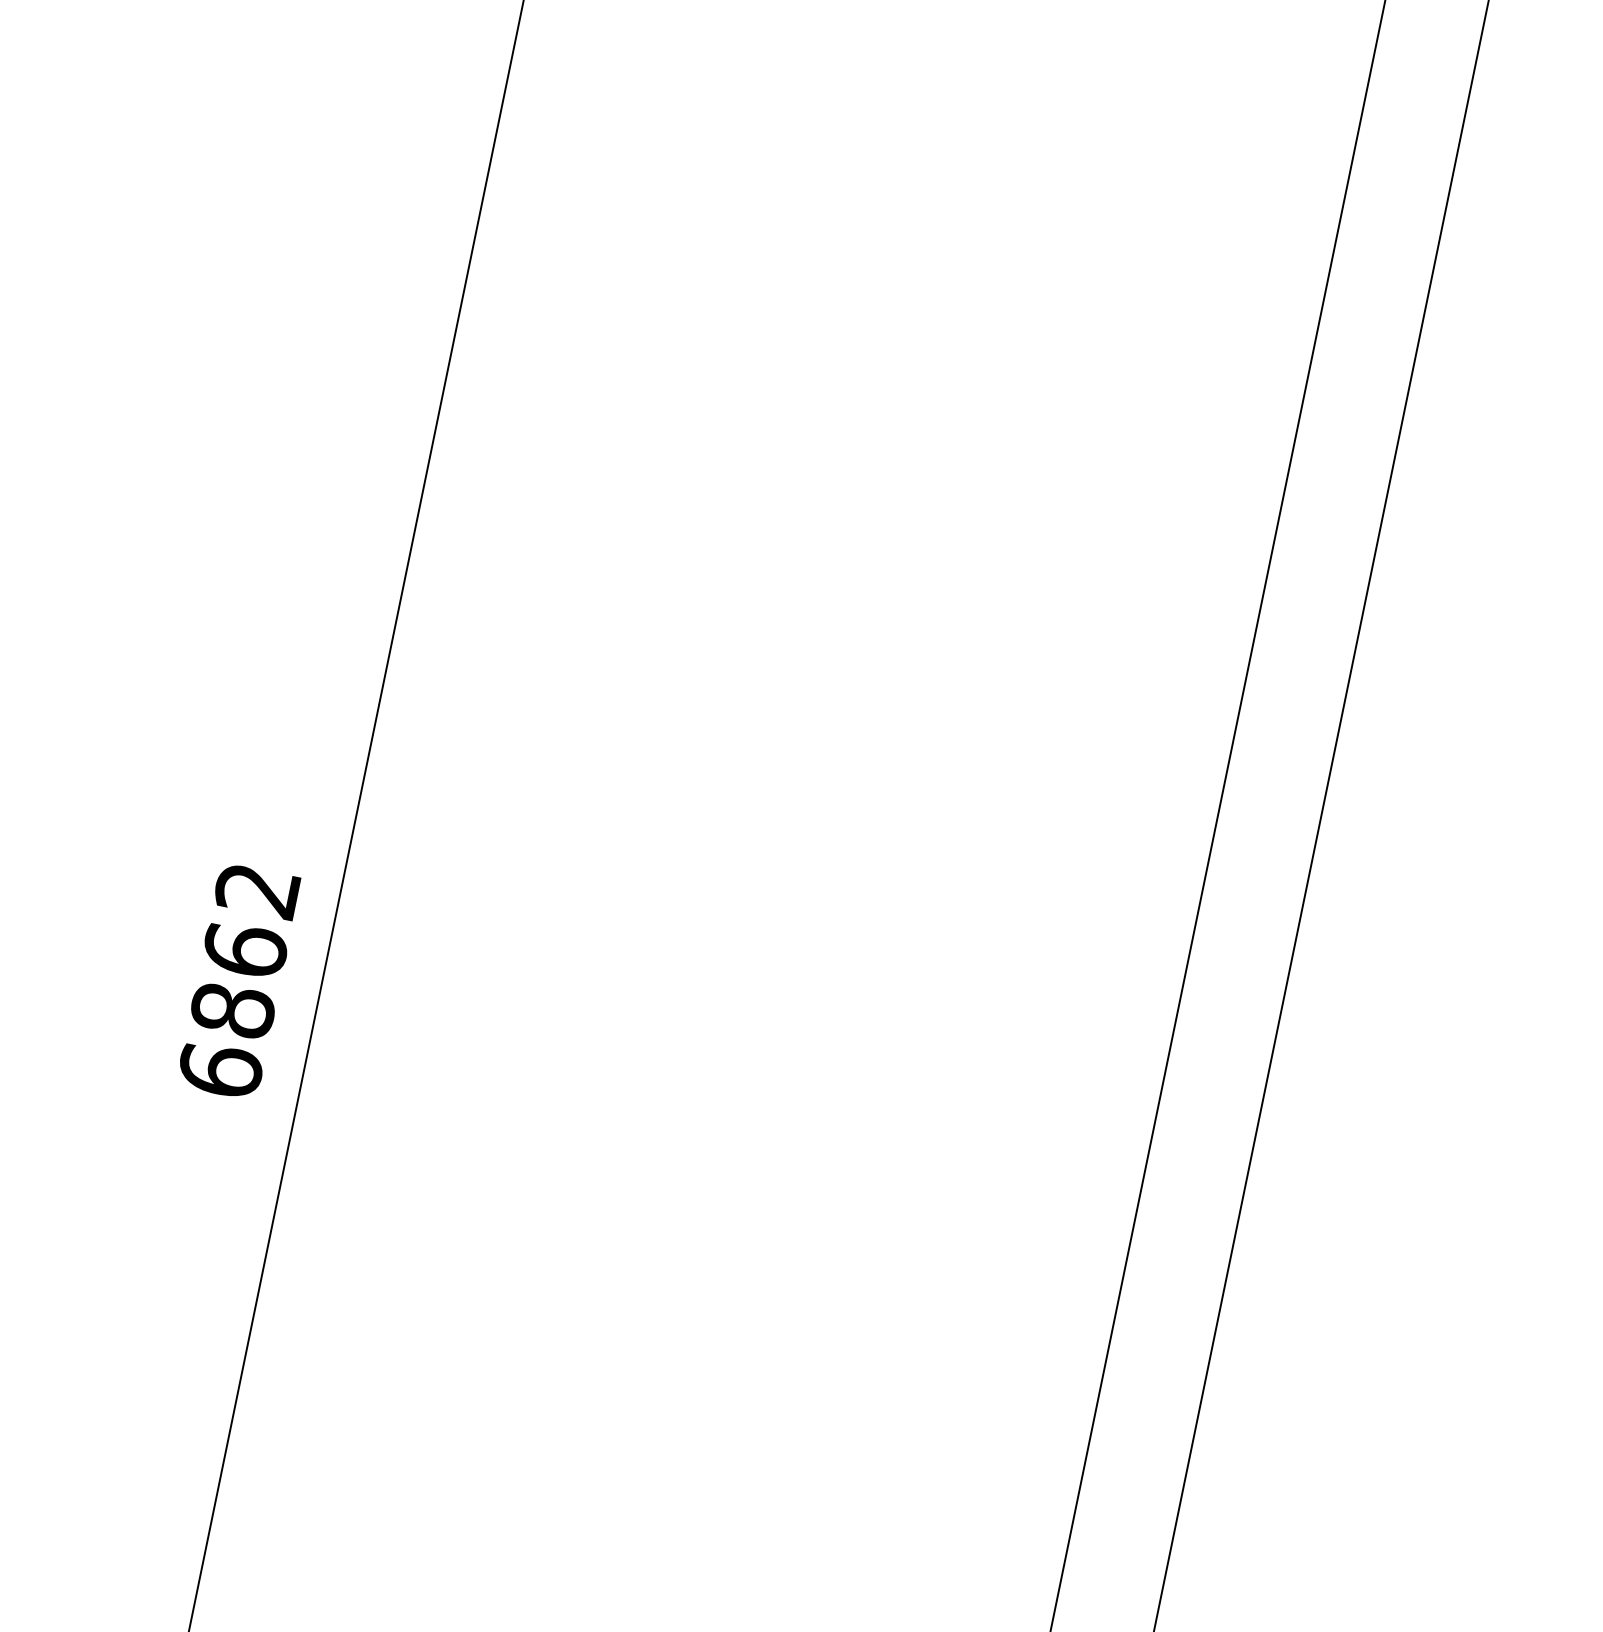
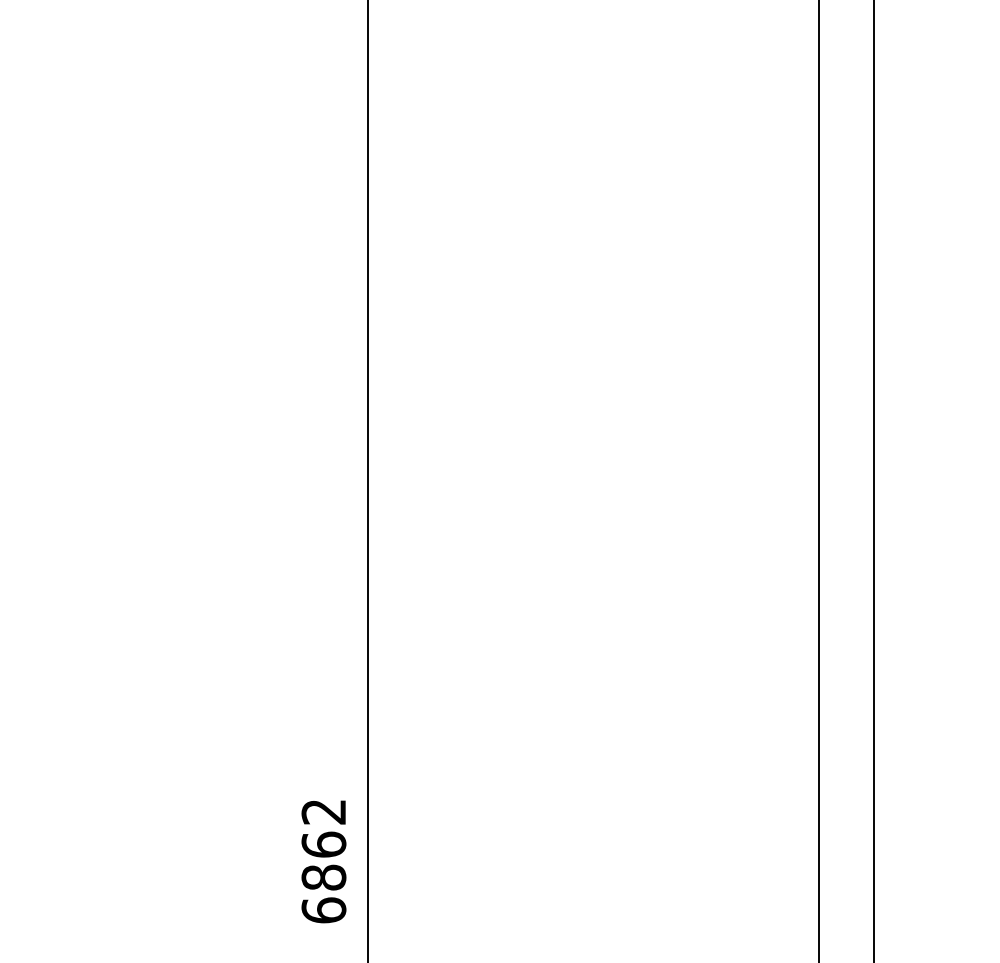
text: (238, 980) -> (323, 861), moved

